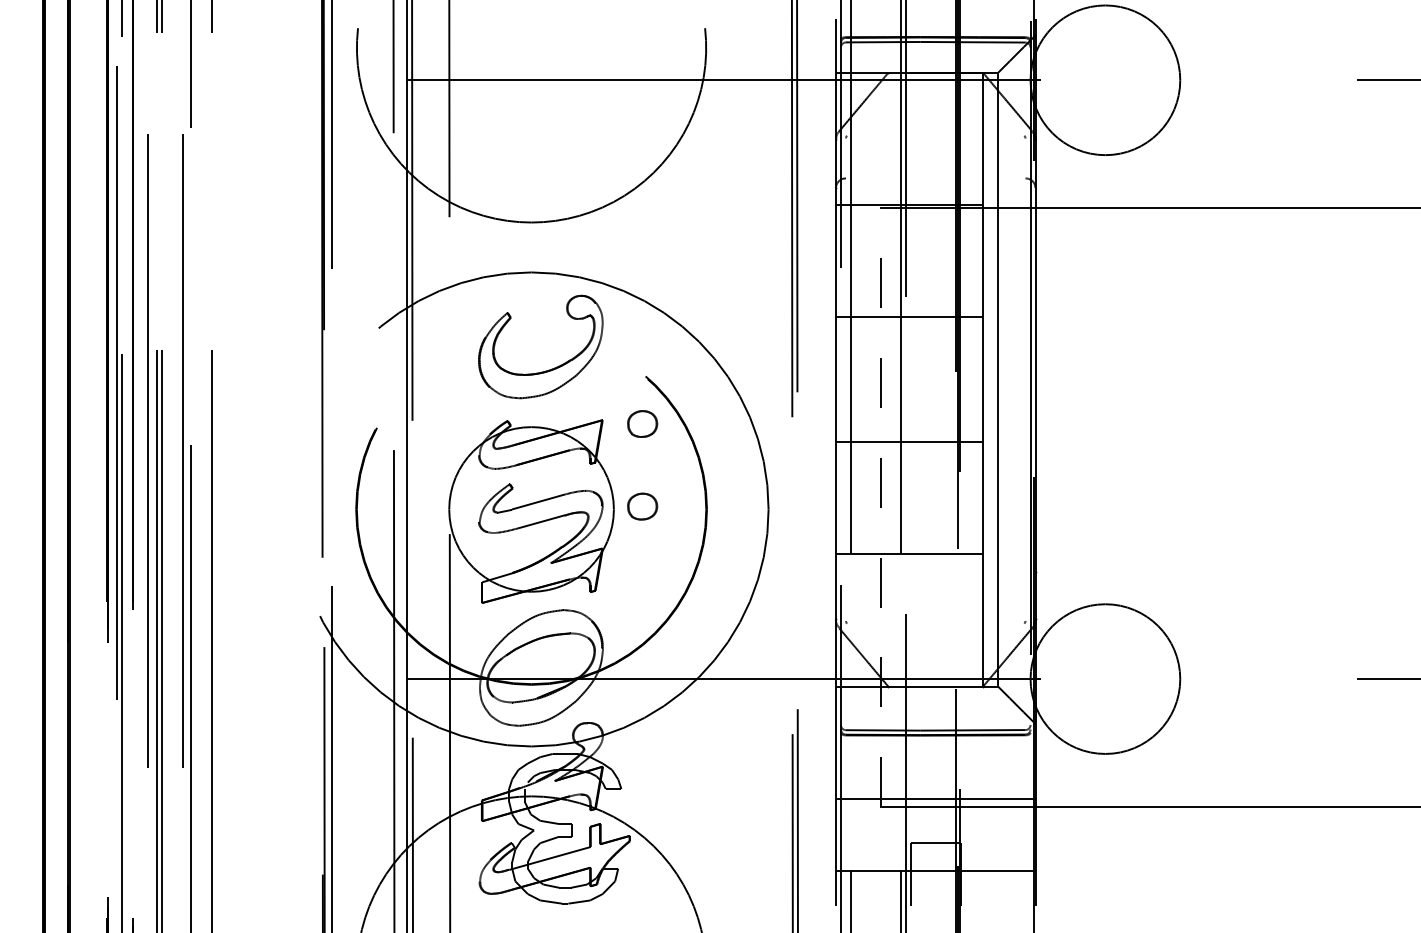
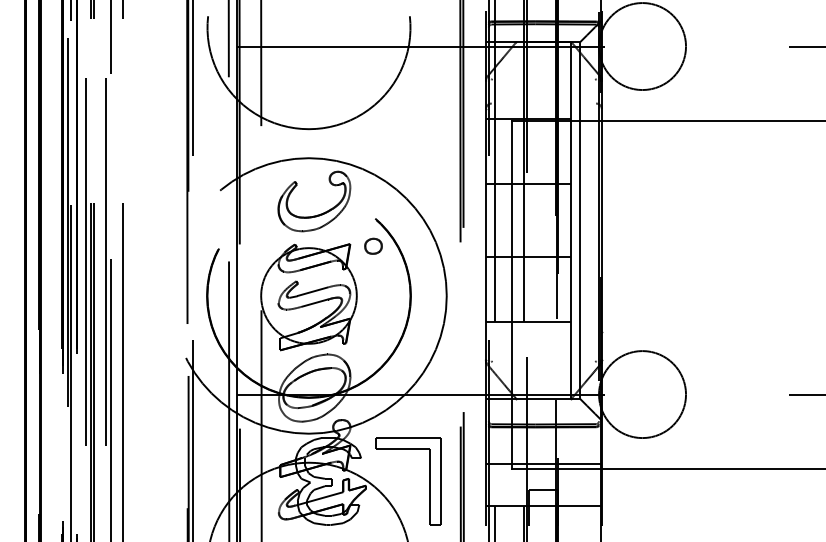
part: (642, 505) -> (373, 293), removed
line: (881, 506) -> (512, 294), dashed -> solid
part: (738, 828) -> (429, 481), added

